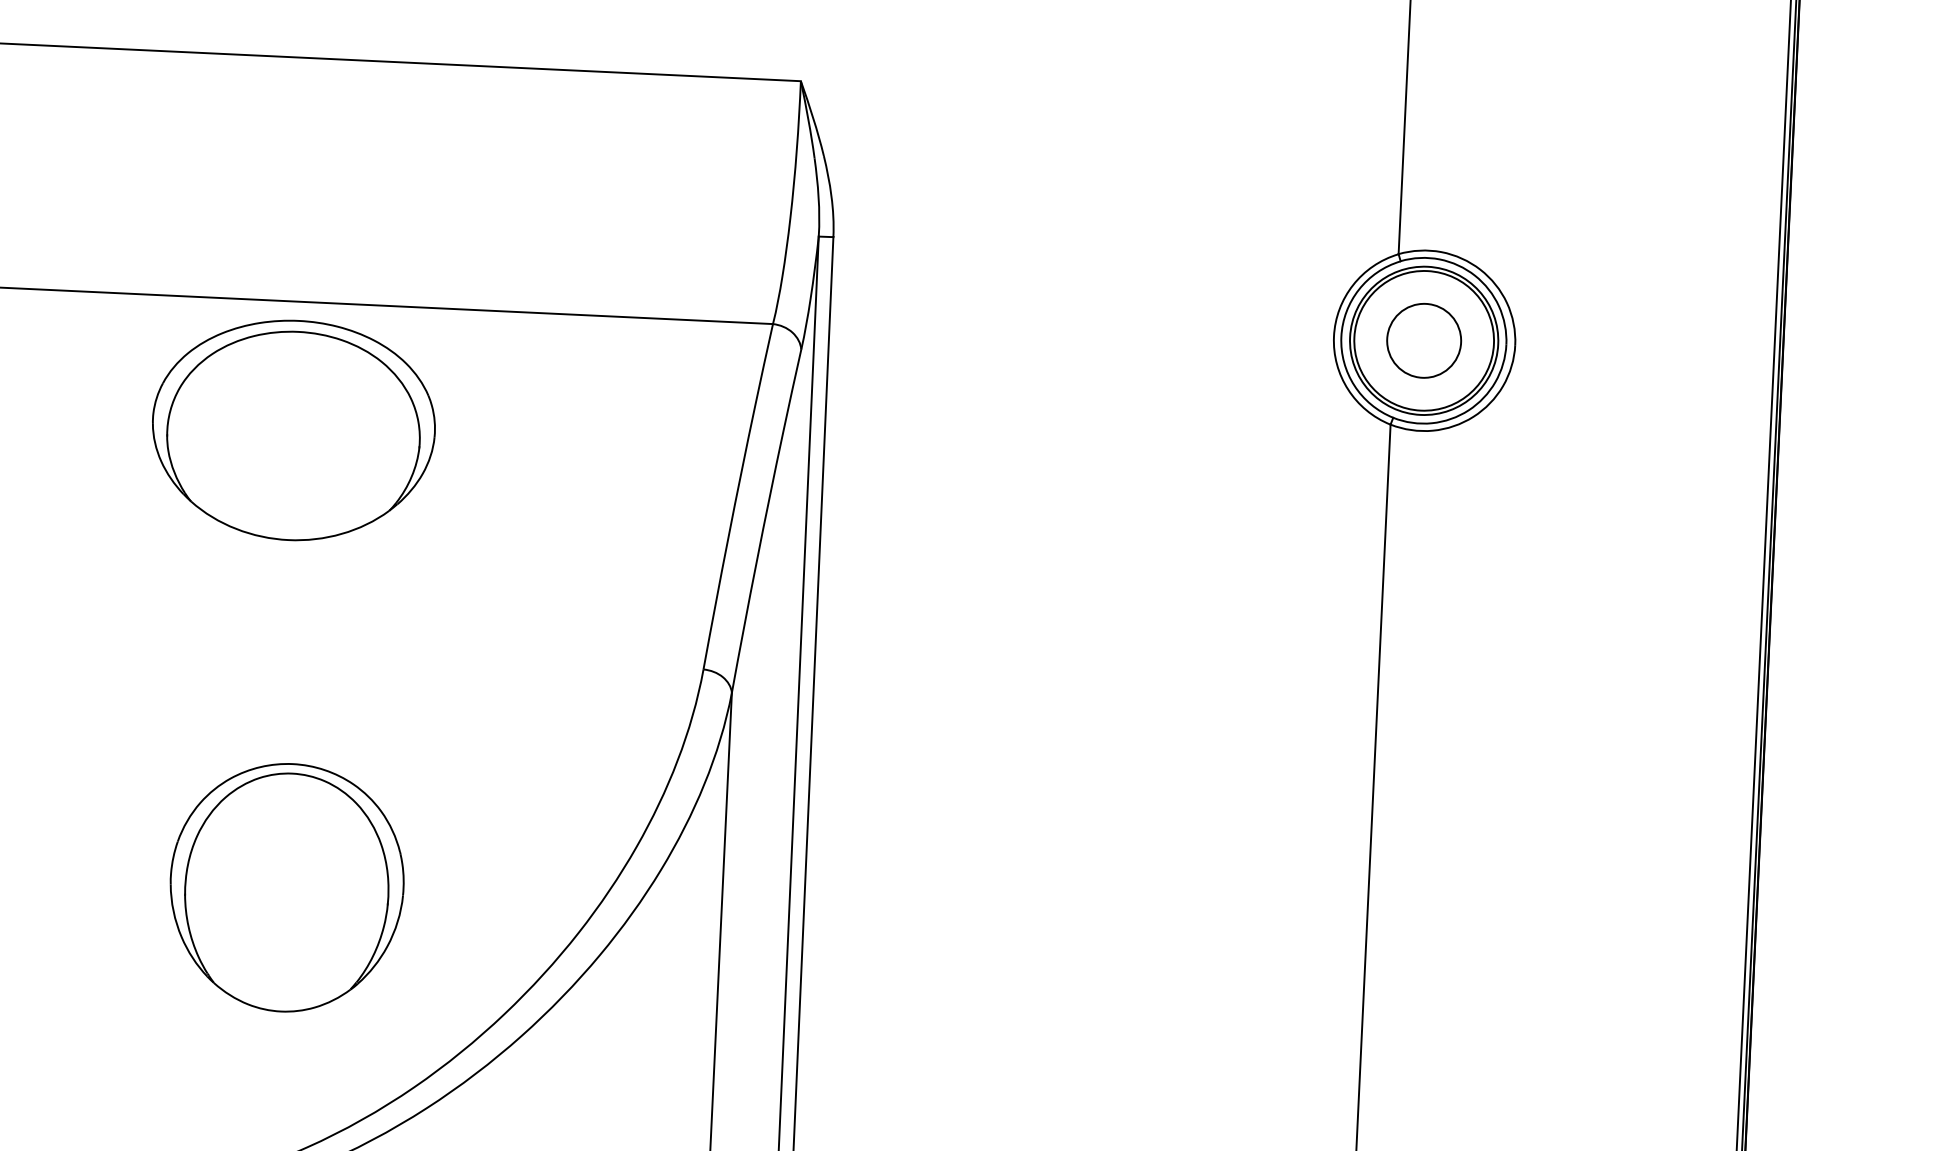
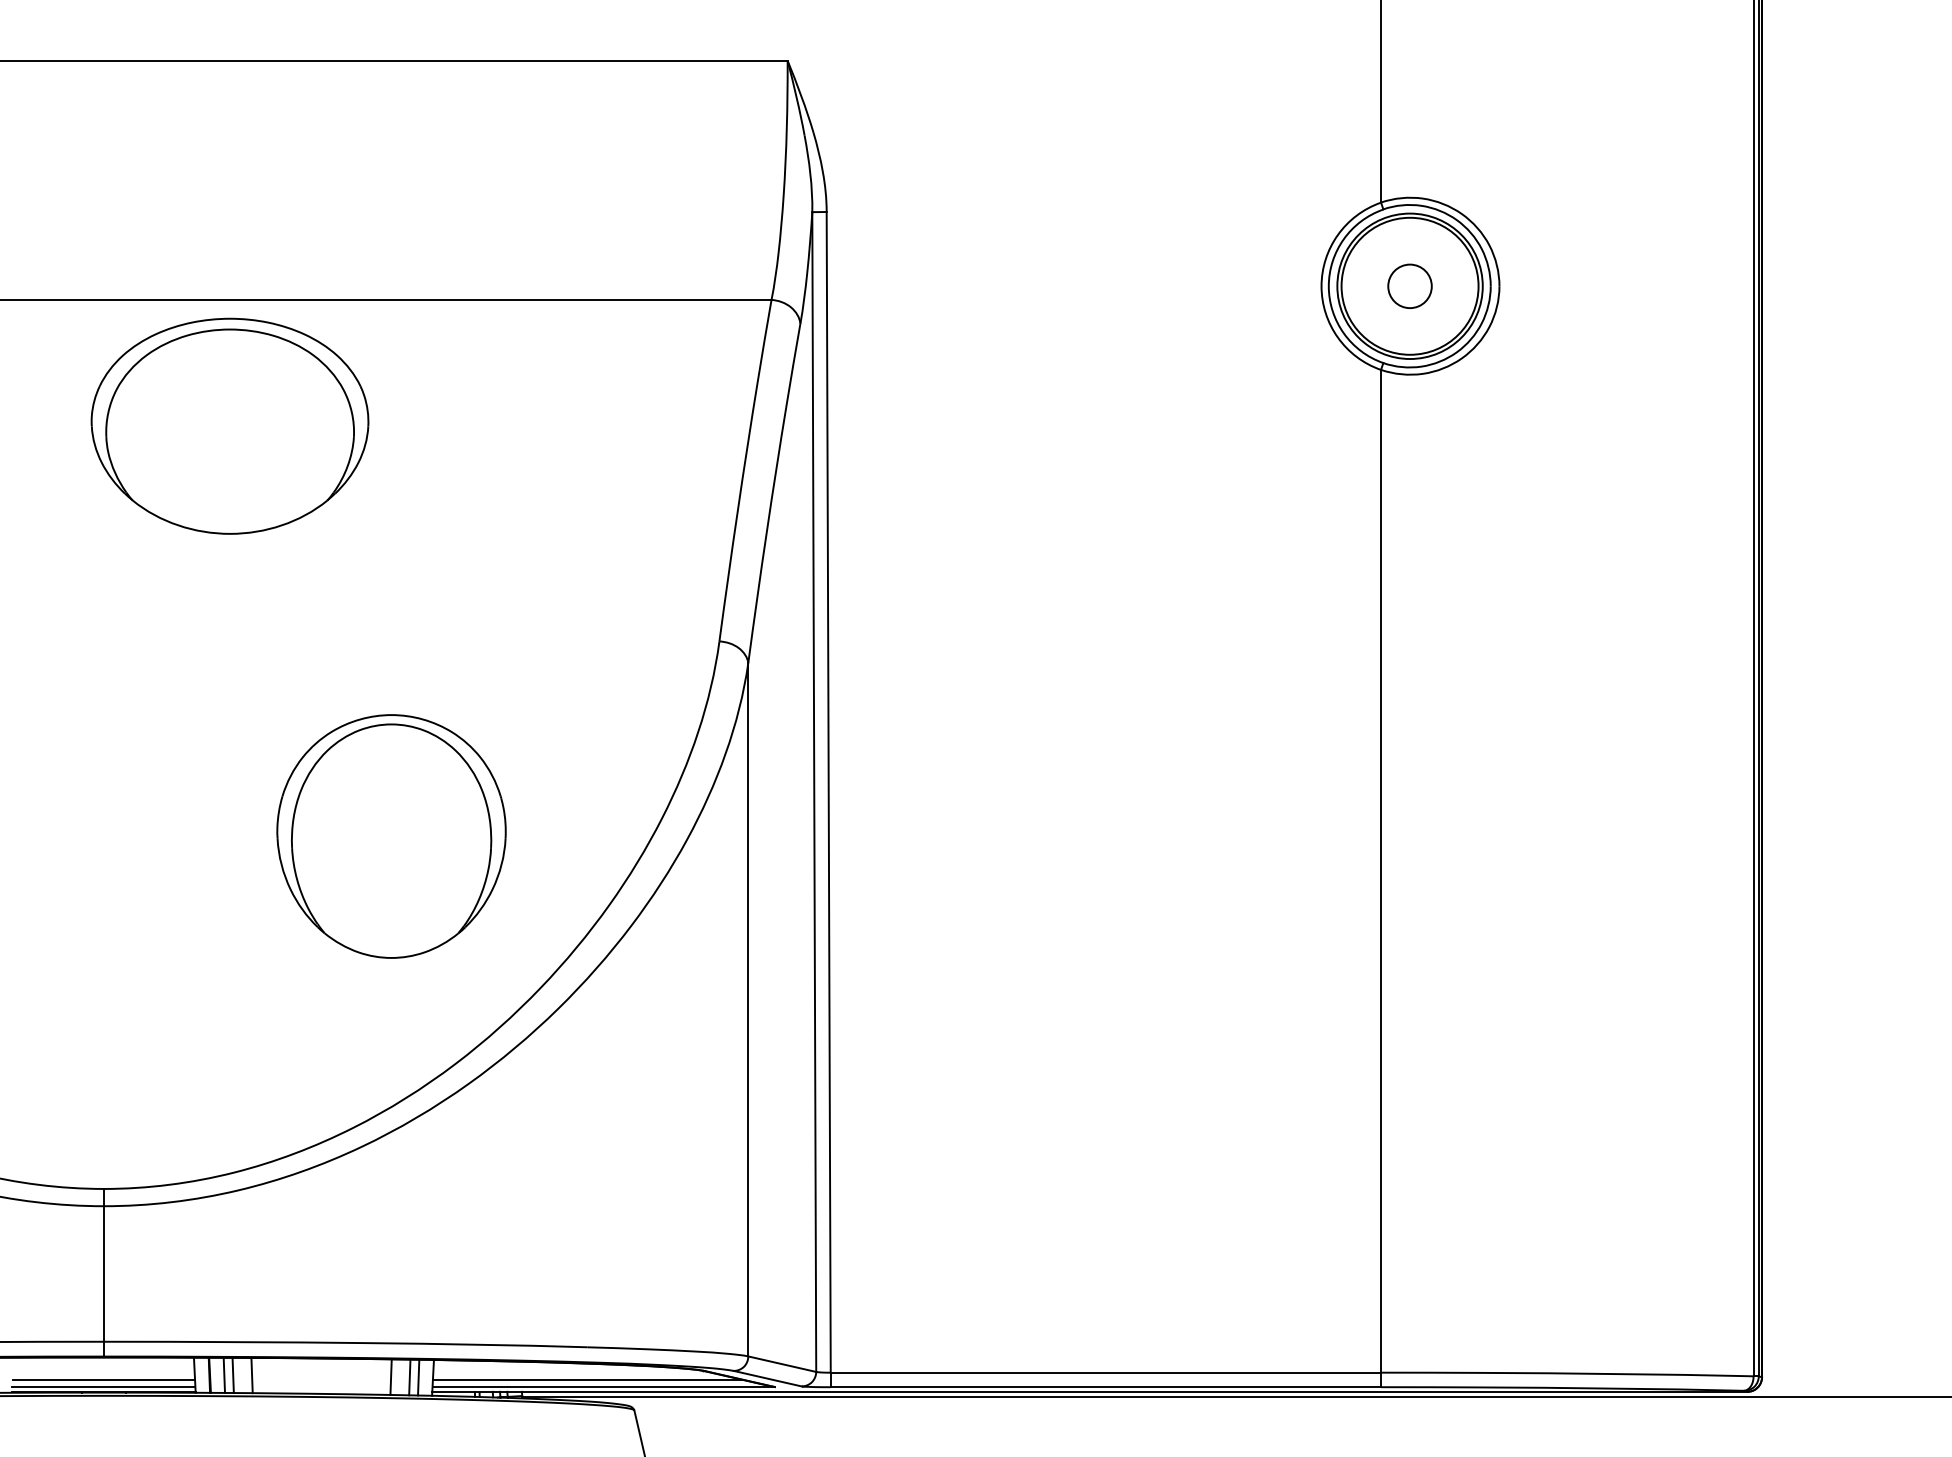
circle: (1423, 341) -> (1409, 286), size x0.6
part: (293, 429) -> (229, 425), moved
part: (286, 887) -> (391, 836), moved

